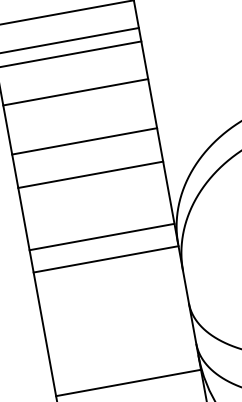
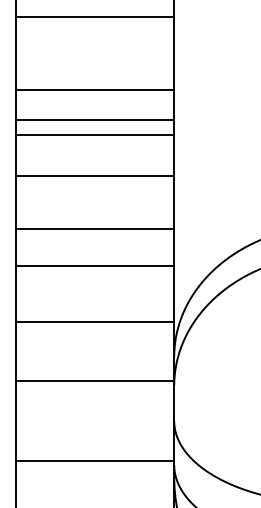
line: (101, 237) -> (94, 322), moved
line: (105, 259) -> (94, 380), moved
line: (128, 382) -> (94, 460), moved

